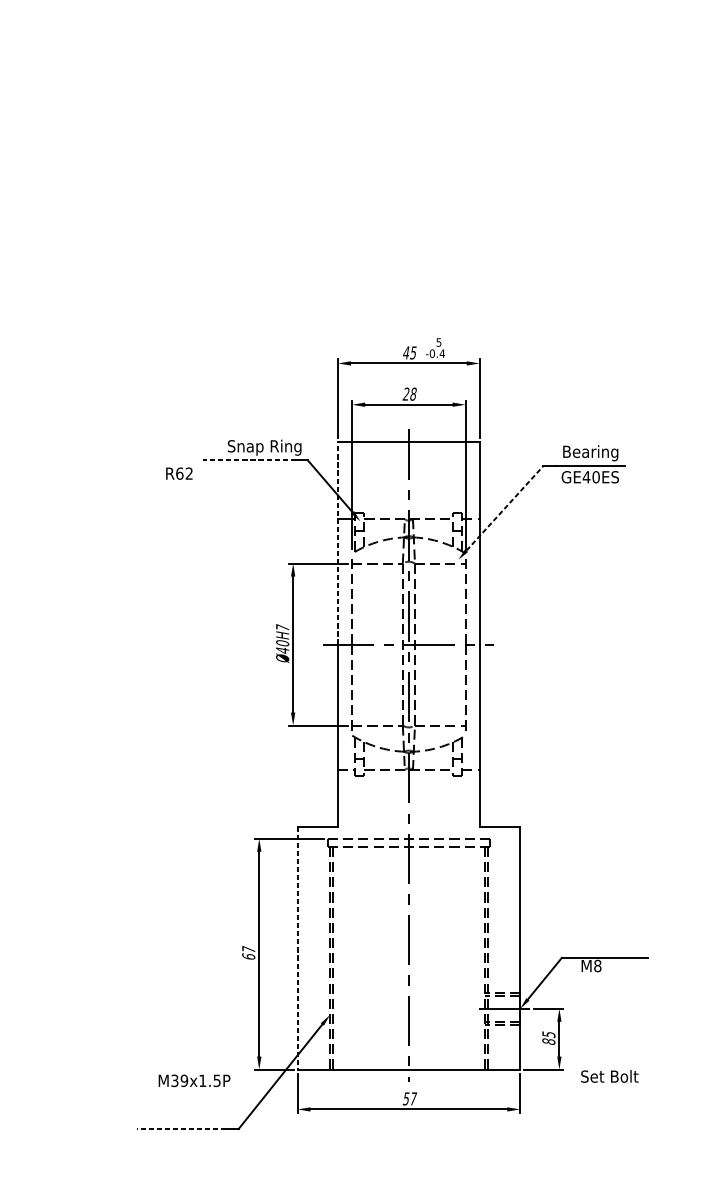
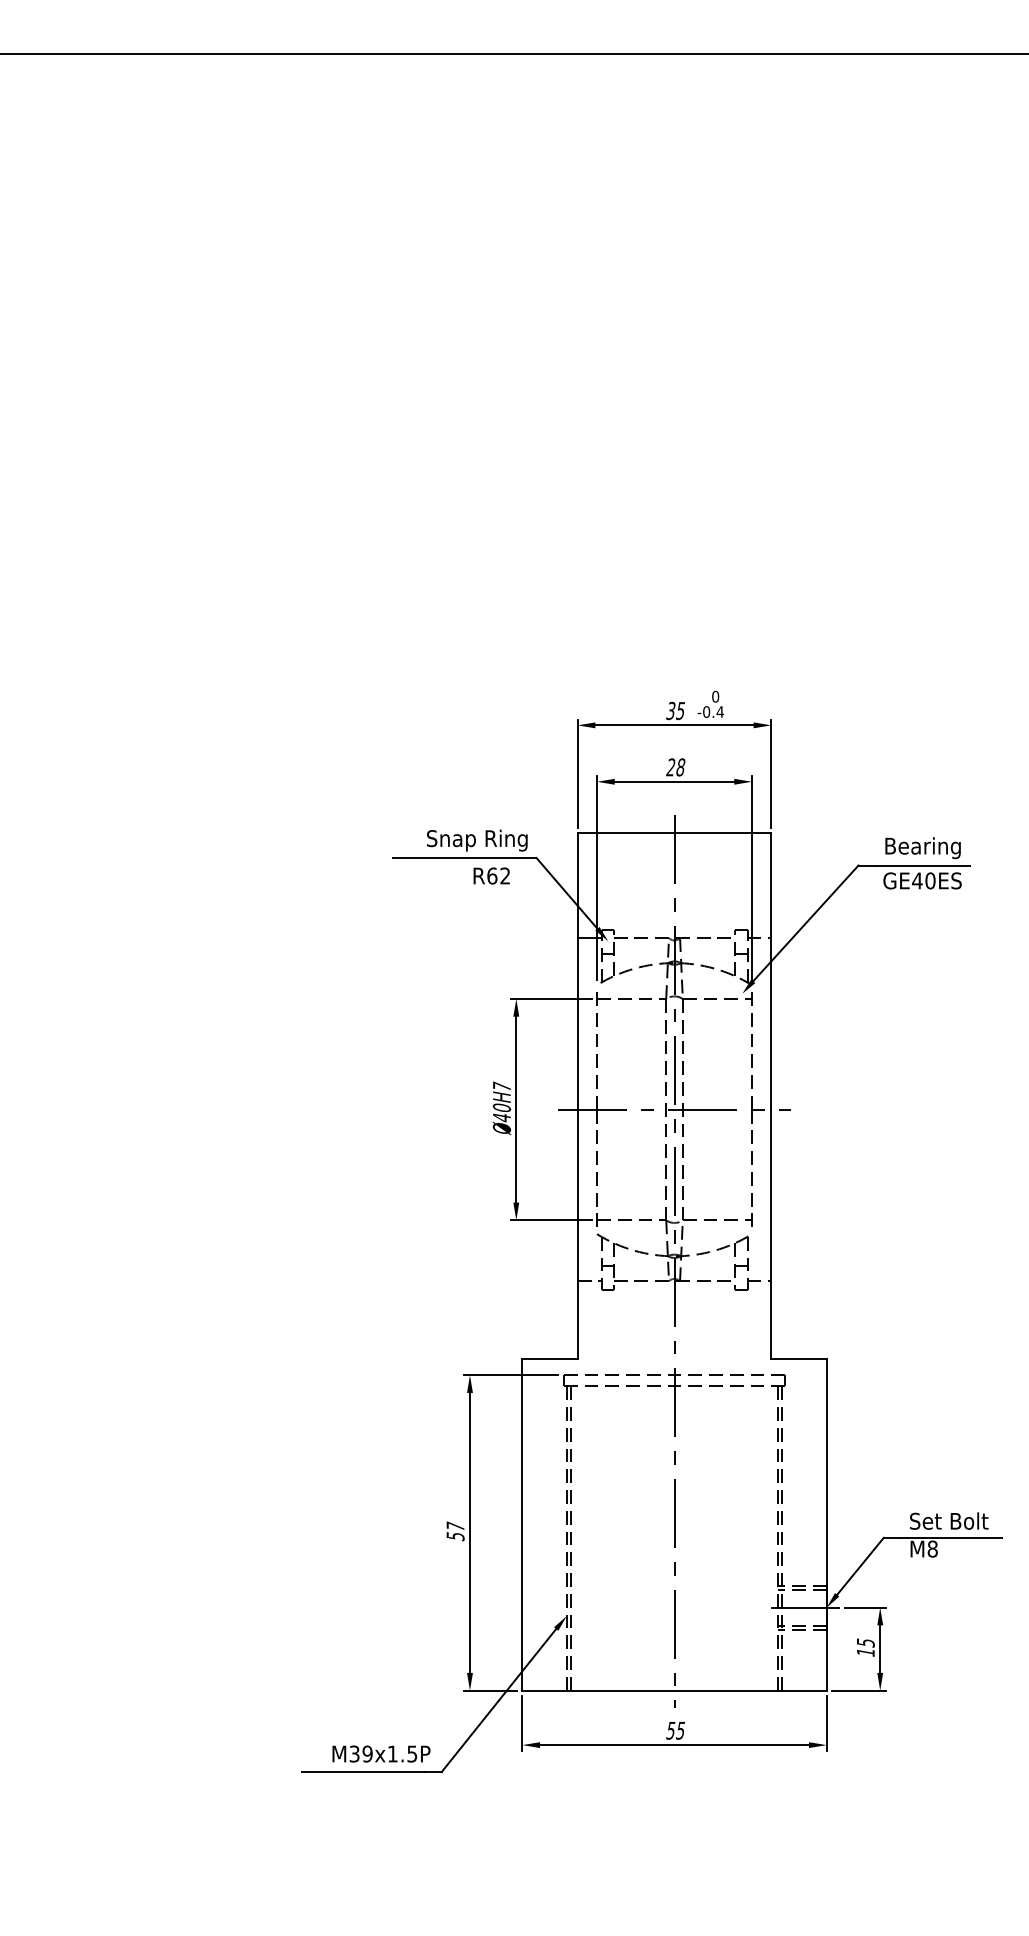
text: (438, 342) -> (715, 696), 5 -> 0
text: (405, 352) -> (670, 710), 45 -> 35
line: (249, 460) -> (456, 857), dashed -> solid
text: (179, 473) -> (491, 875), moved
line: (505, 508) -> (806, 923), dashed -> solid
line: (337, 542) -> (577, 970), dashed -> solid
line: (297, 948) -> (522, 1524), dashed -> solid
text: (248, 956) -> (455, 1536), 67 -> 57
text: (548, 1041) -> (865, 1652), 85 -> 15
text: (610, 1076) -> (949, 1520), moved
text: (194, 1080) -> (381, 1753), moved
text: (413, 1098) -> (680, 1730), 57 -> 55
line: (181, 1128) -> (363, 1771), dashed -> solid

